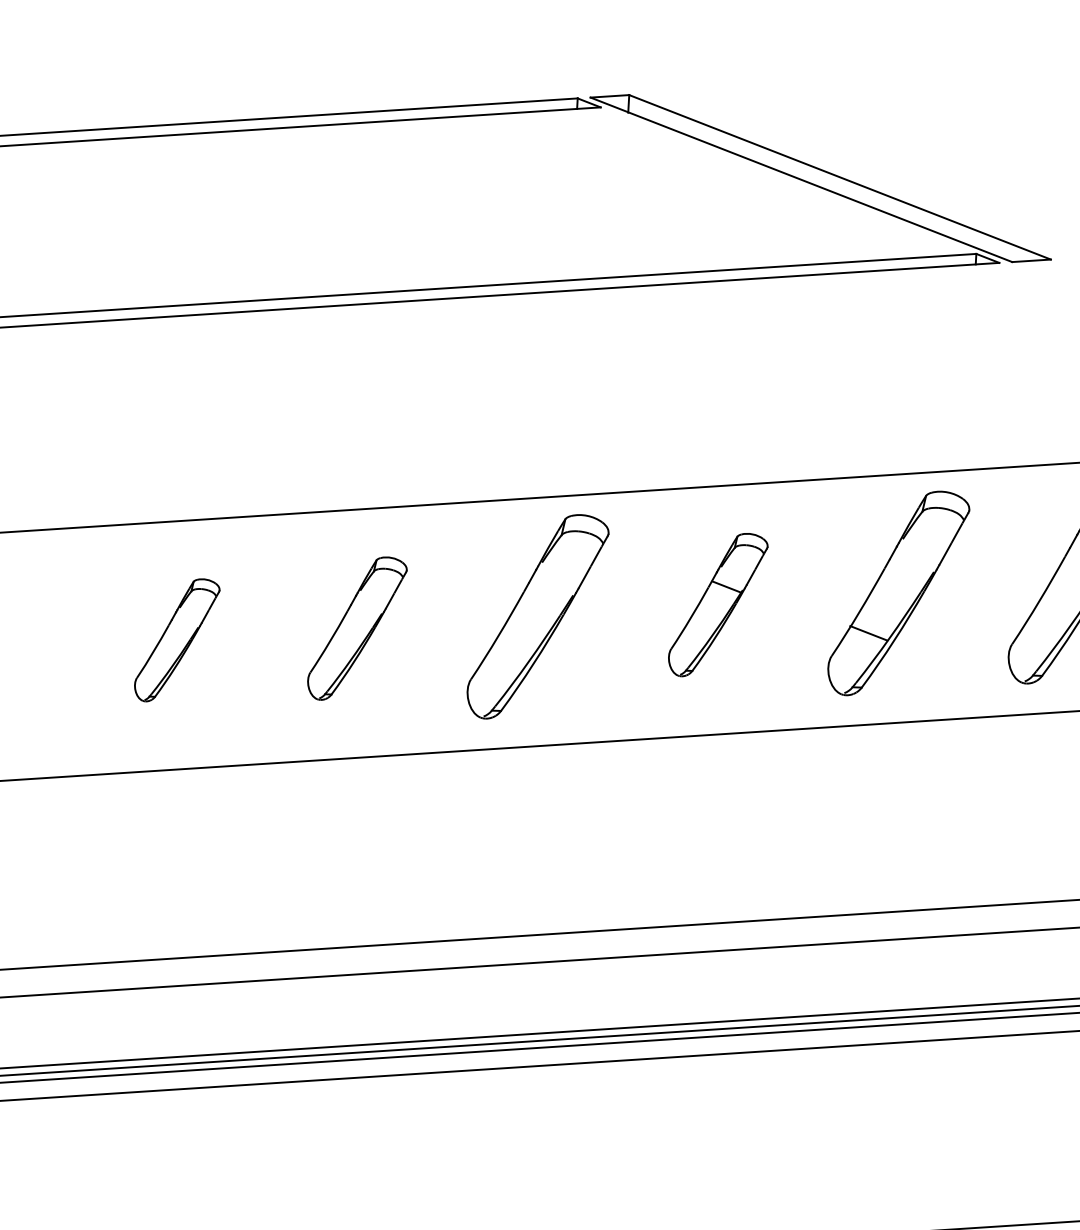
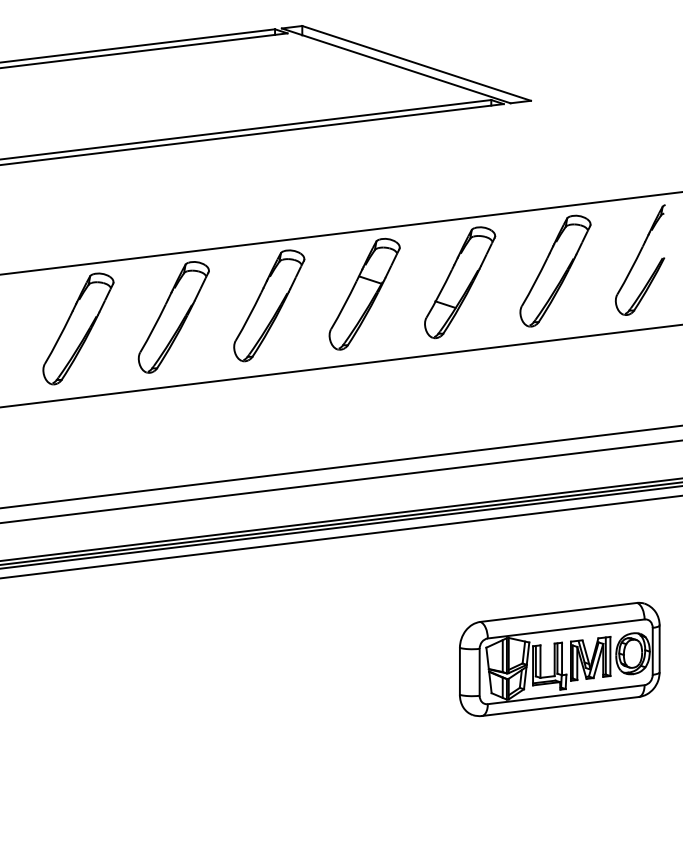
part: (717, 603) -> (364, 293), size x1.43
part: (356, 628) -> (173, 317), size x1.43
part: (177, 639) -> (78, 328), size x1.67

